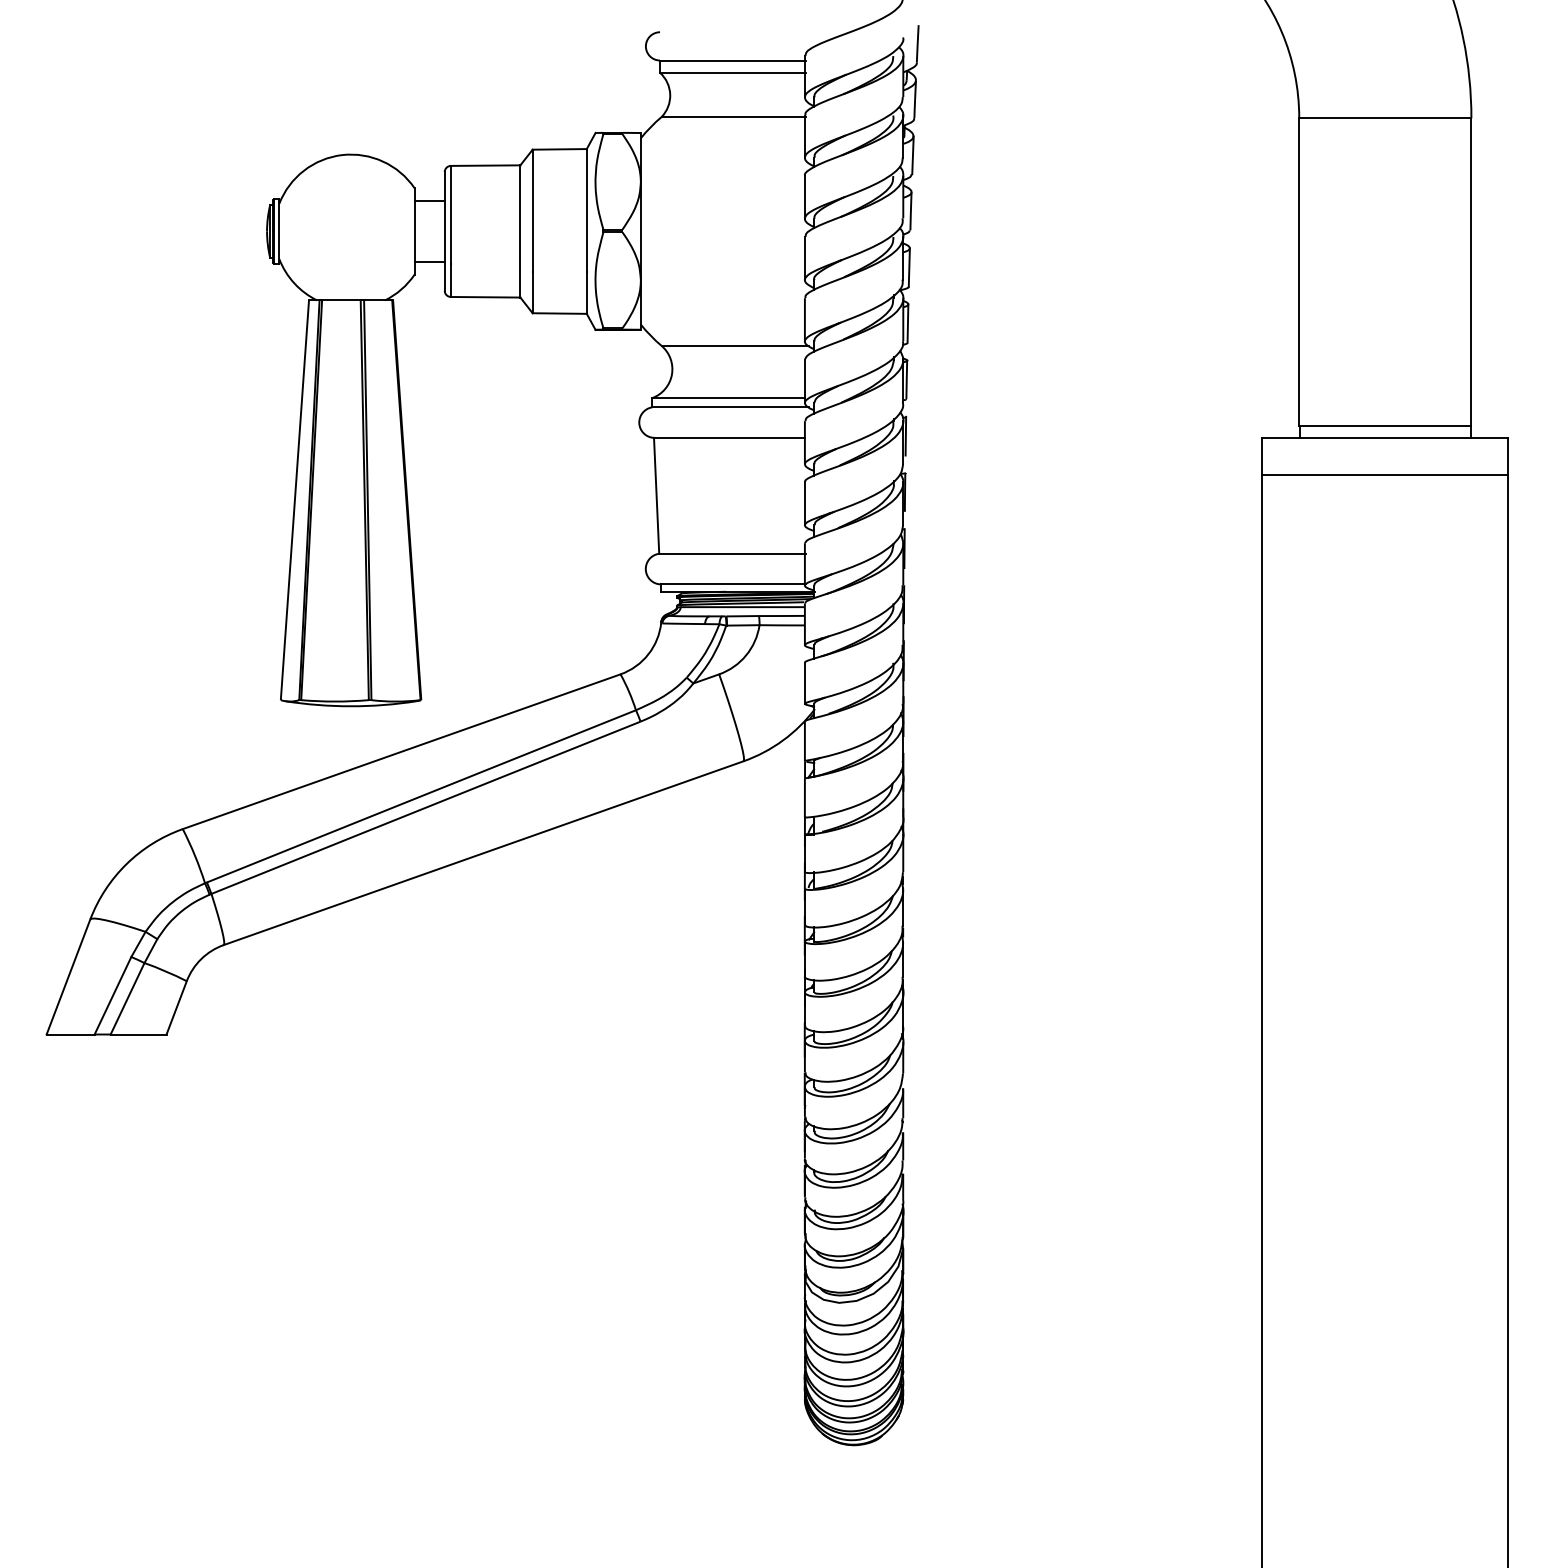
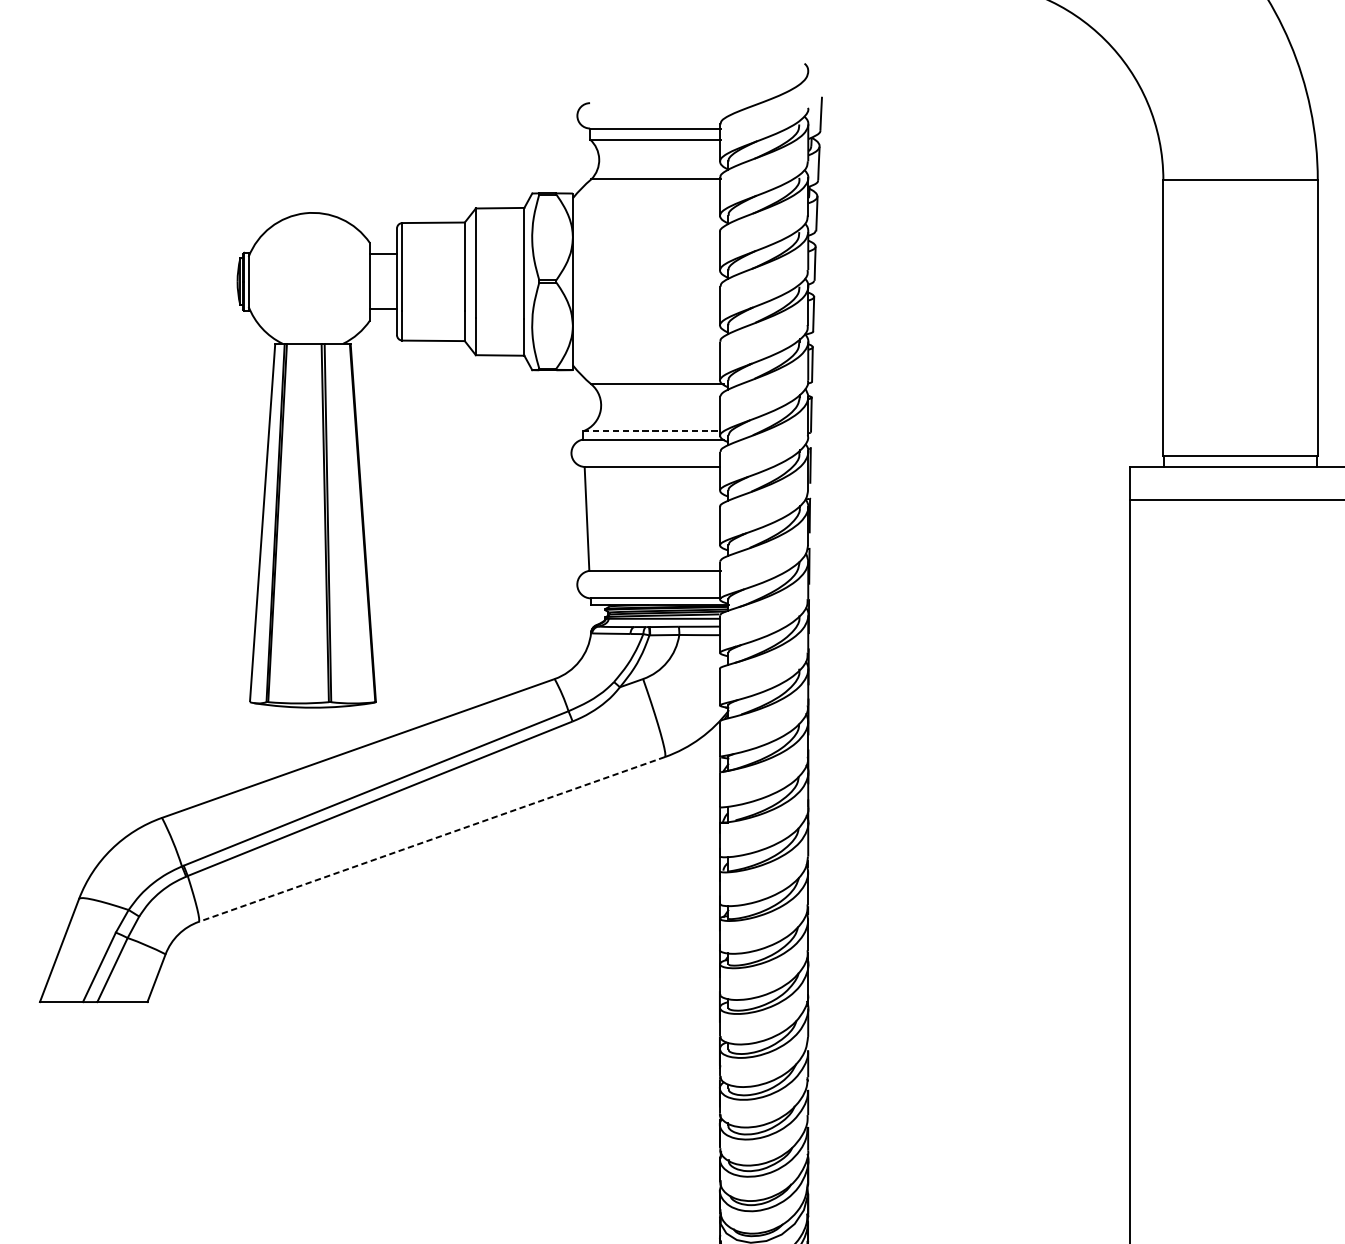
line: (729, 398) -> (652, 431), solid -> dashed
line: (483, 853) -> (431, 839), solid -> dashed

